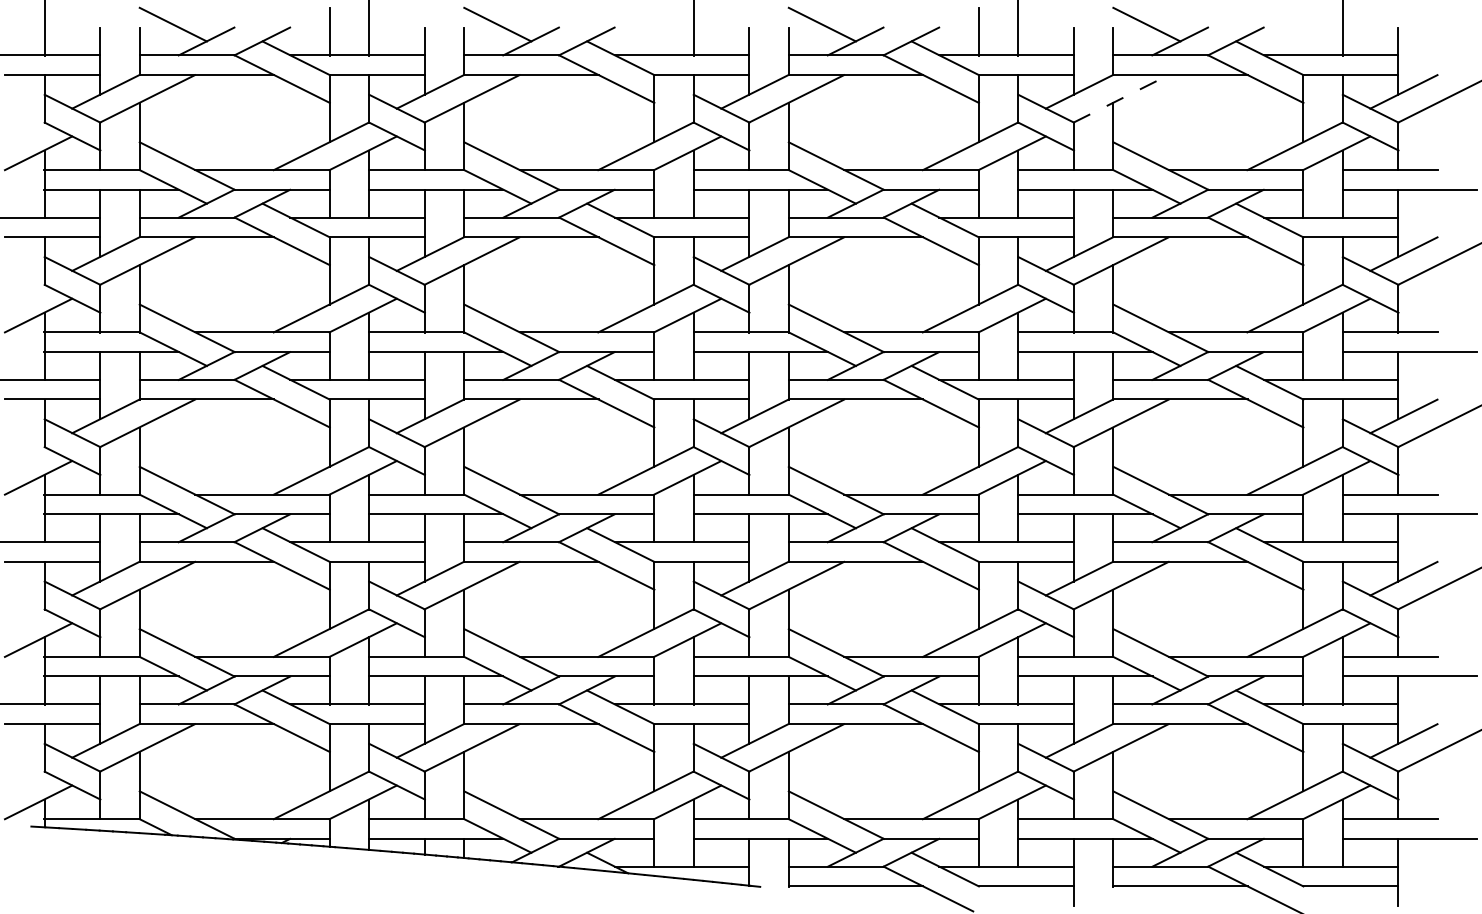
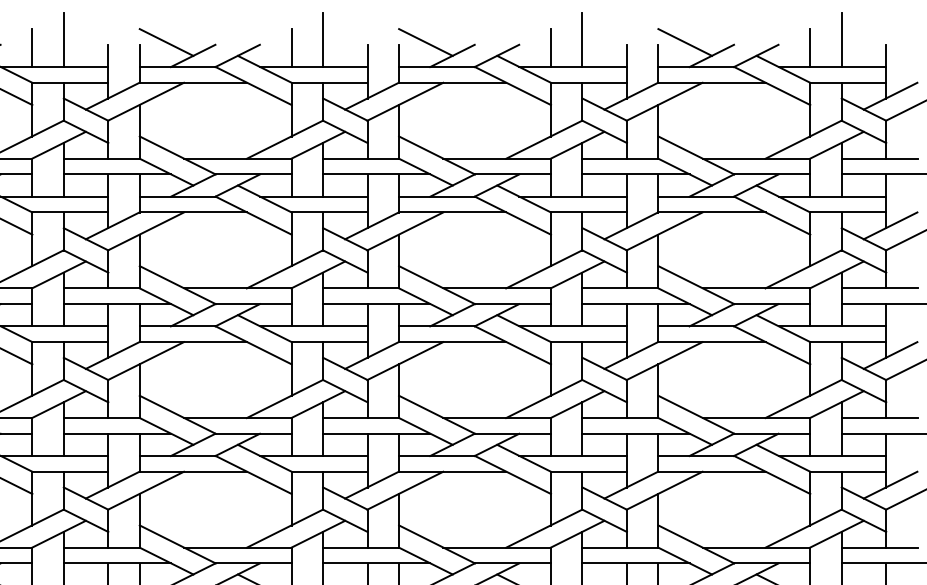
line: (654, 31) -> (291, 47), added
line: (1303, 31) -> (810, 47), added
line: (1121, 98) -> (664, 101), dashed -> solid

